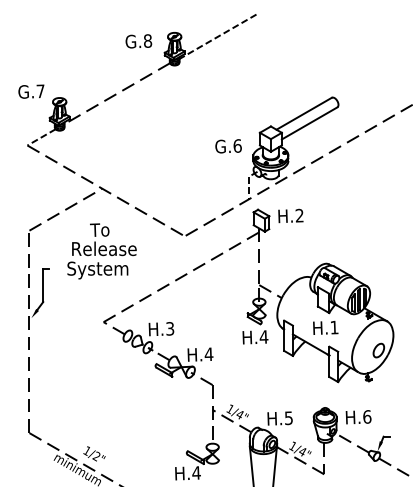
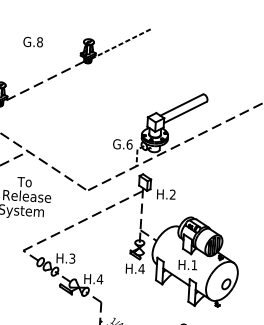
text: (138, 41) -> (32, 42), moved
text: (228, 146) -> (122, 144), moved
text: (290, 215) -> (166, 194), moved

